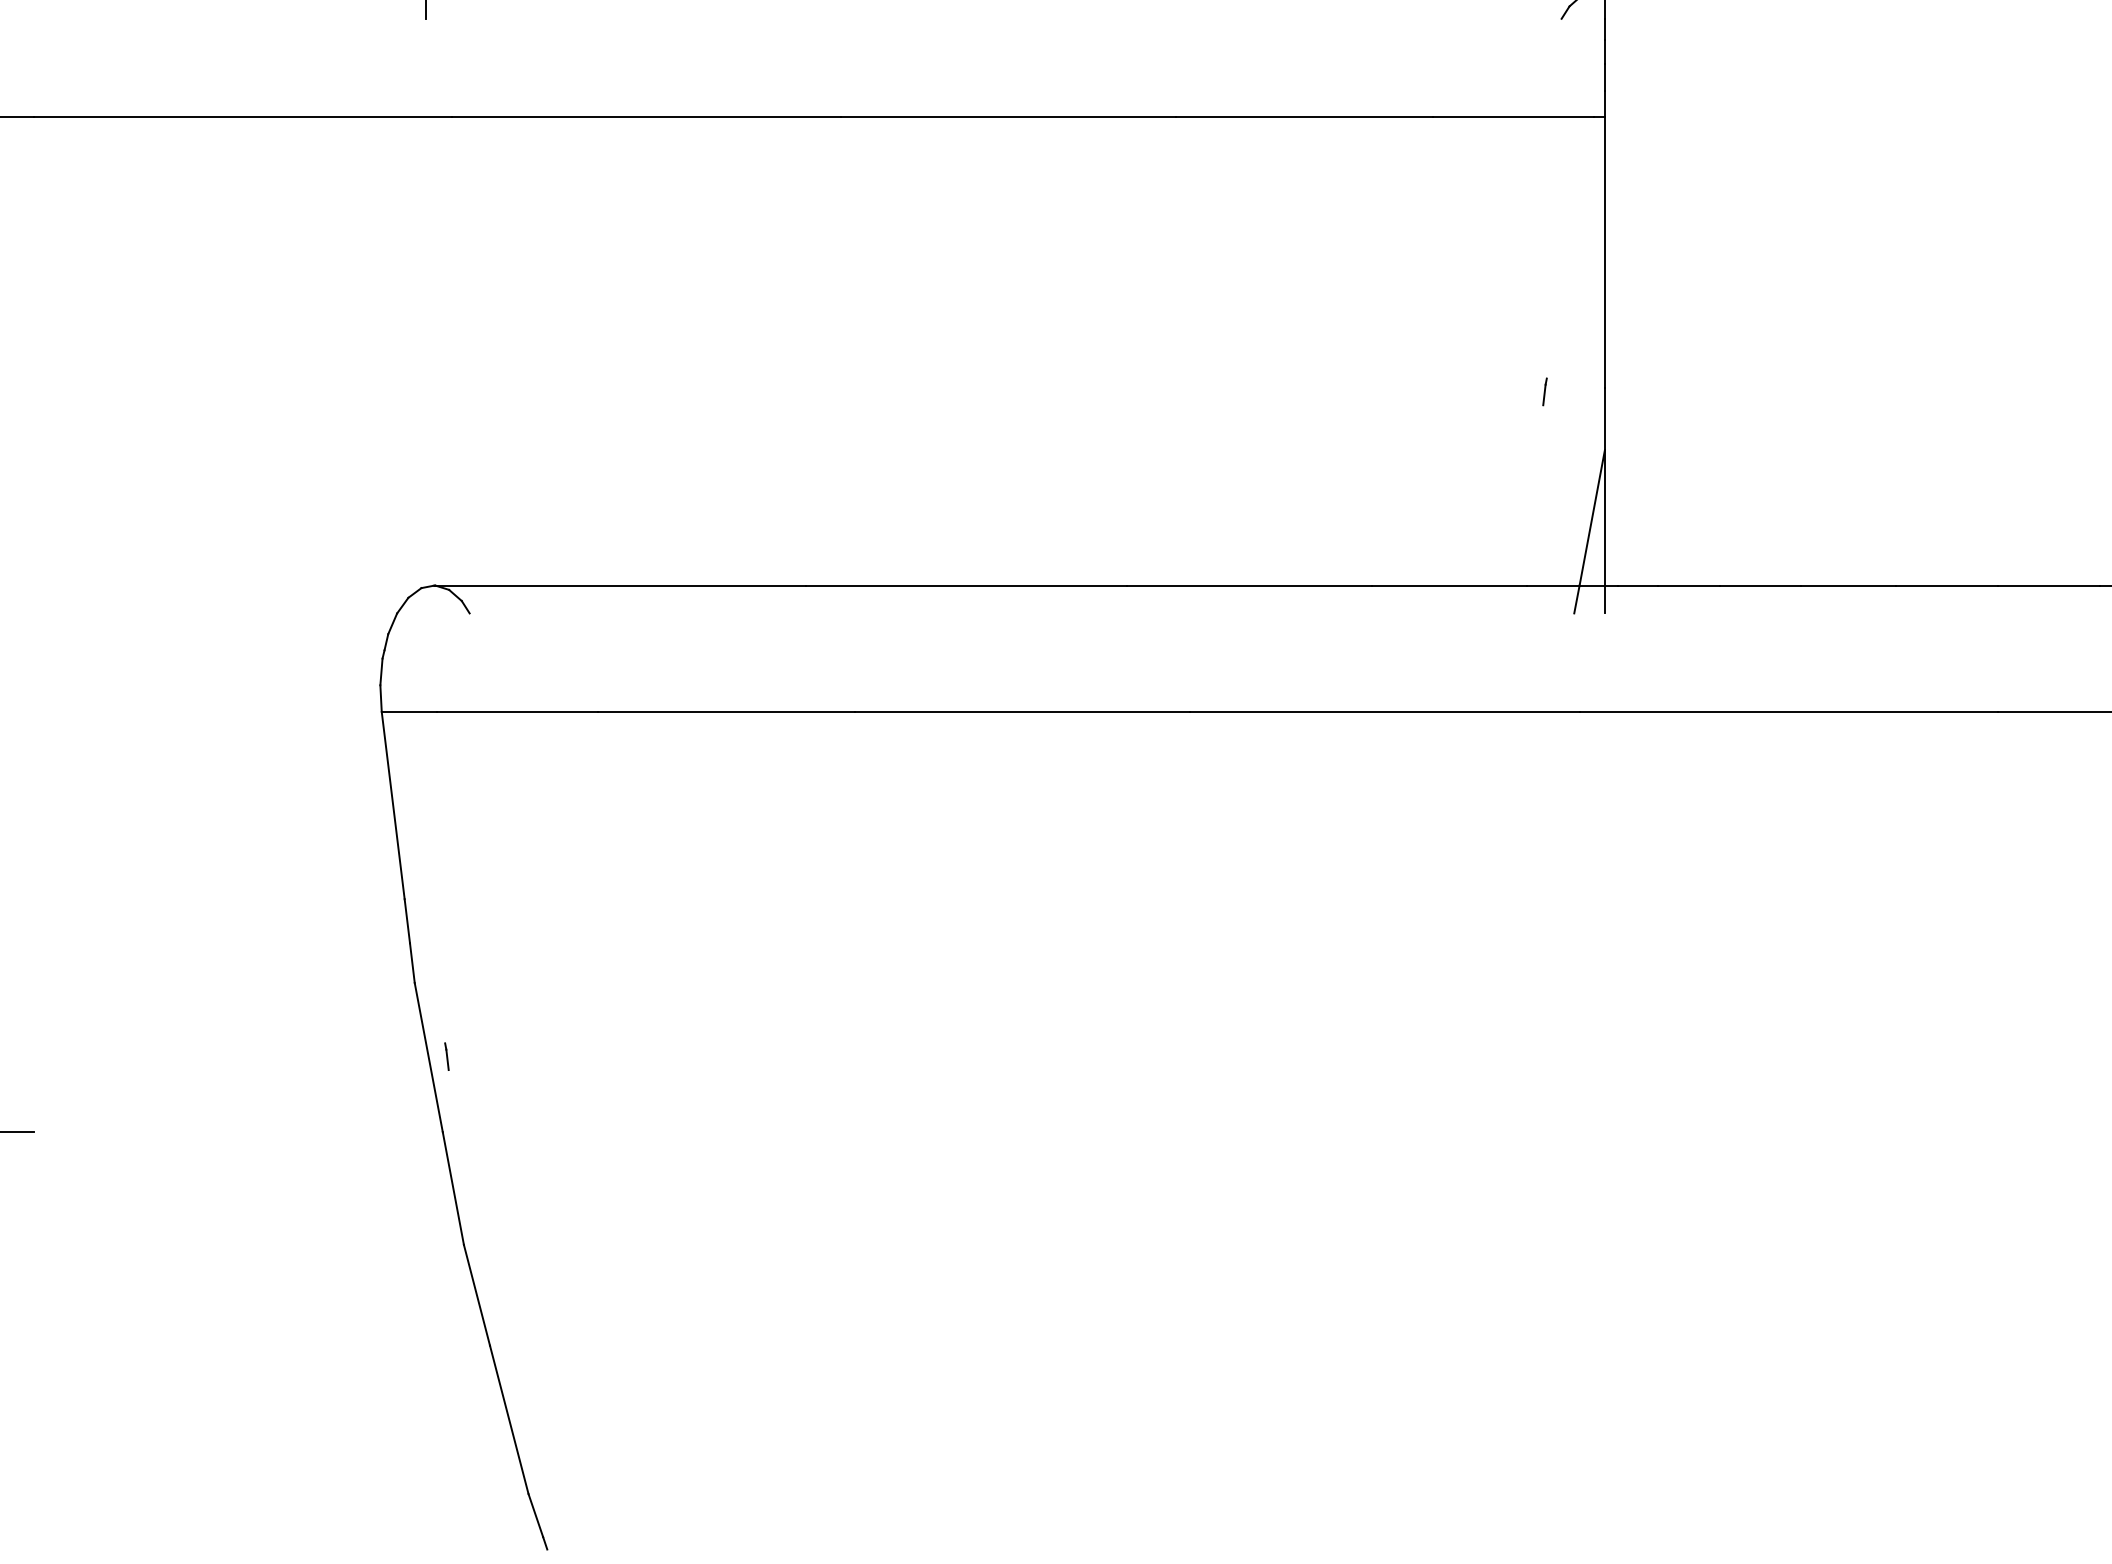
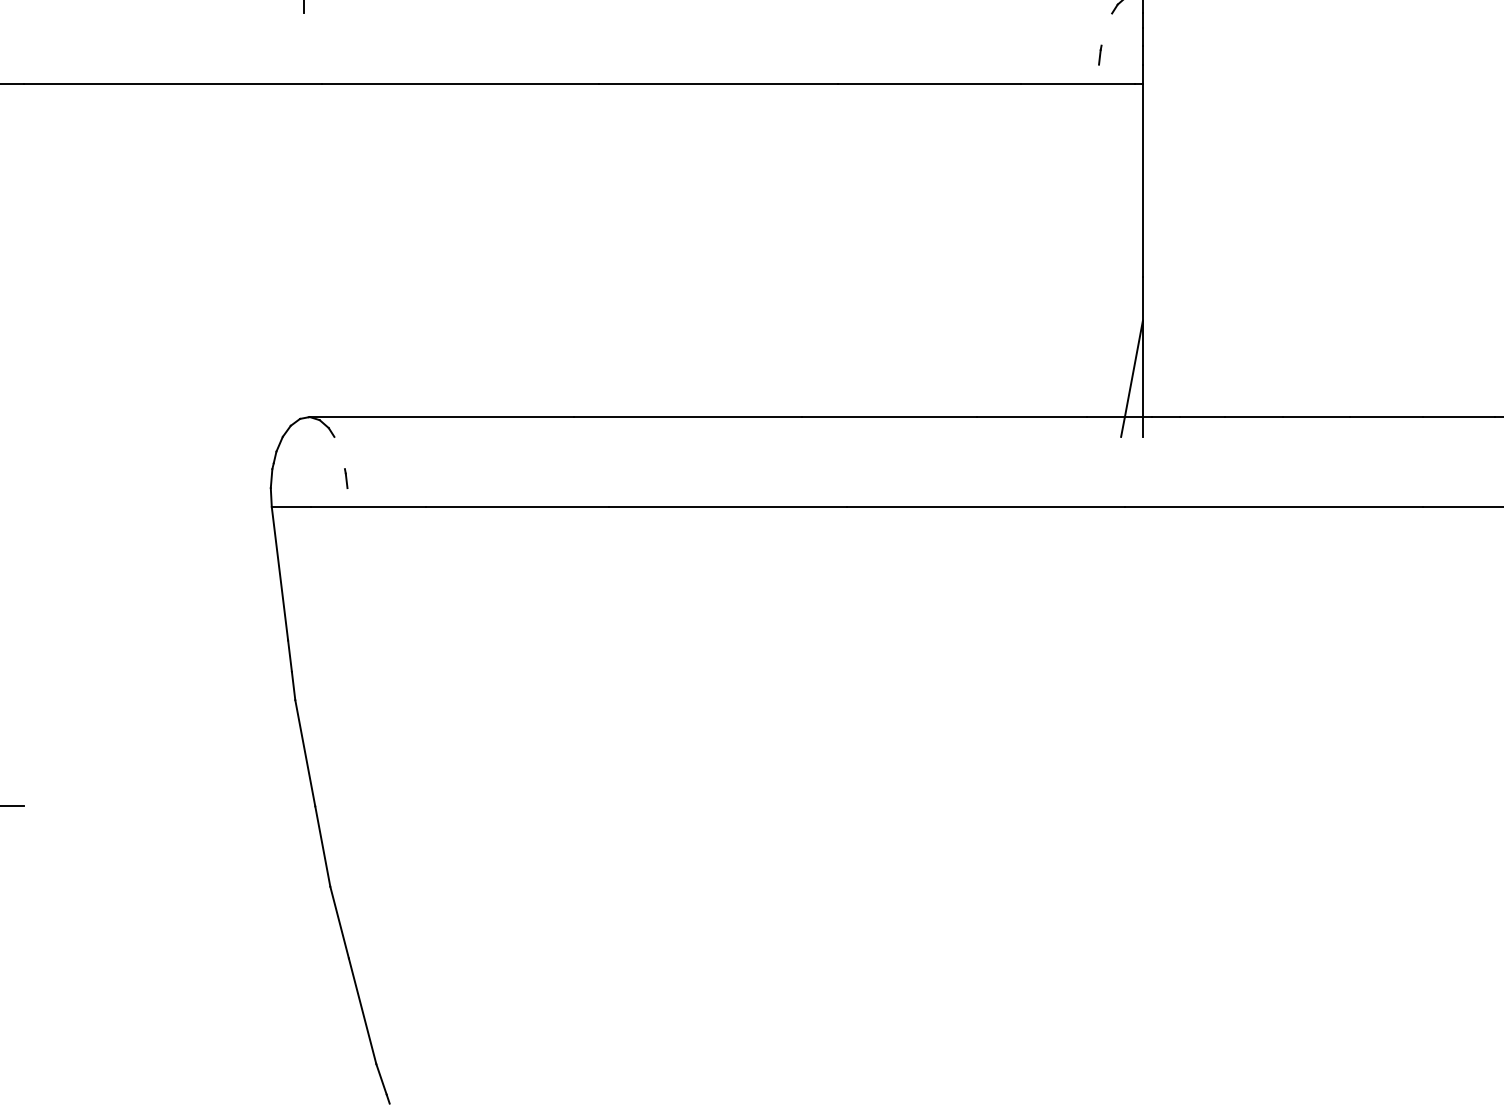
line: (1545, 390) -> (1100, 54), moved
line: (447, 1056) -> (346, 478), moved

